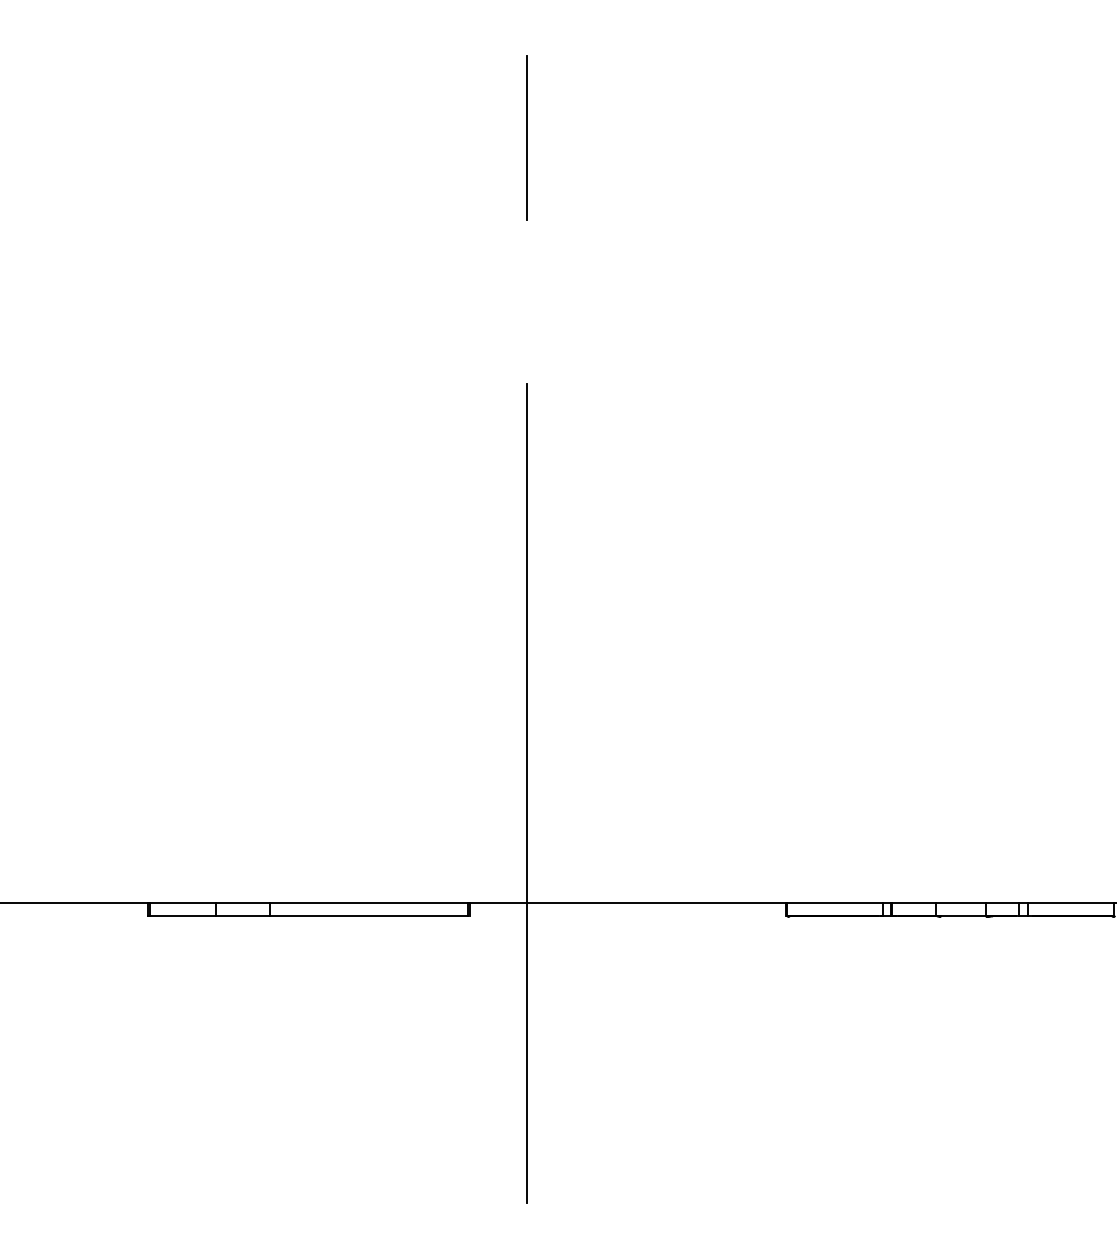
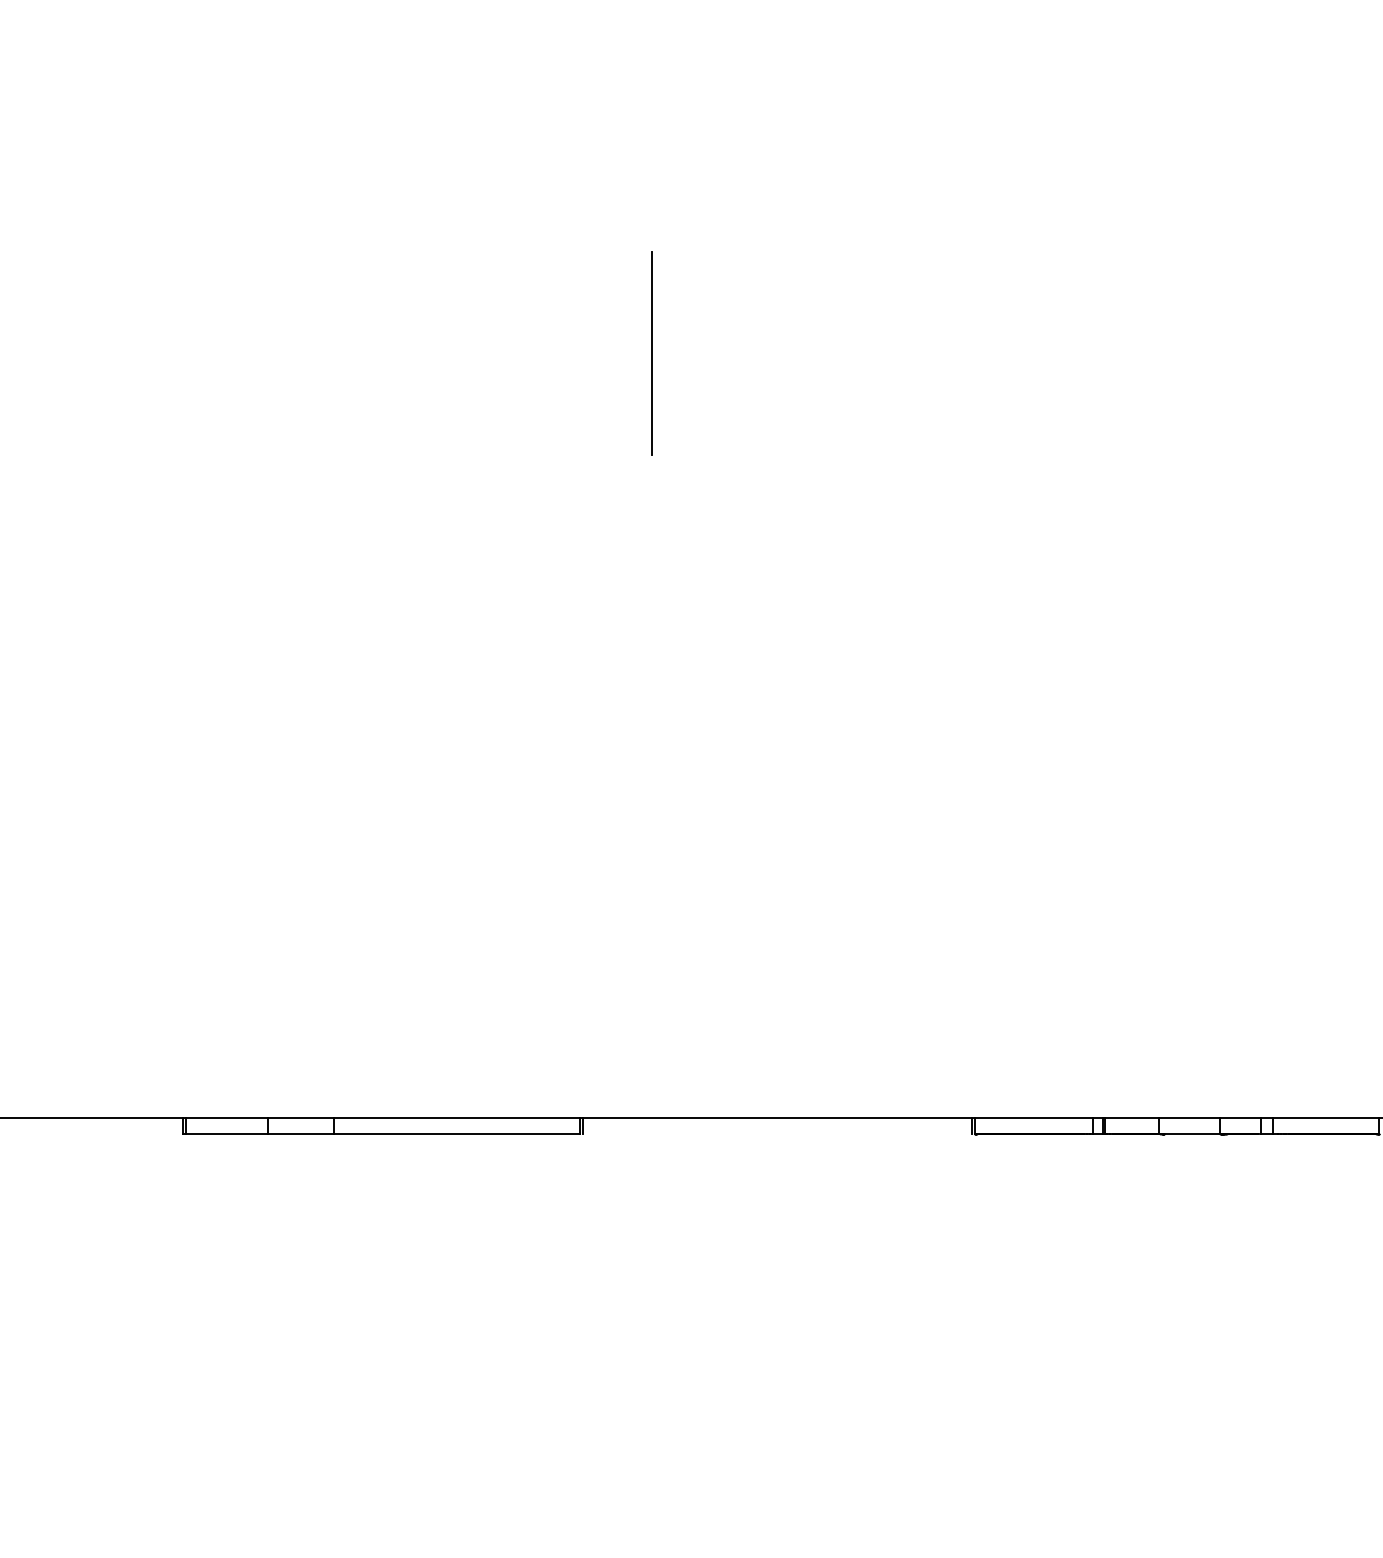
line: (526, 137) -> (651, 353), moved
line: (526, 793) -> (652, 981), removed

